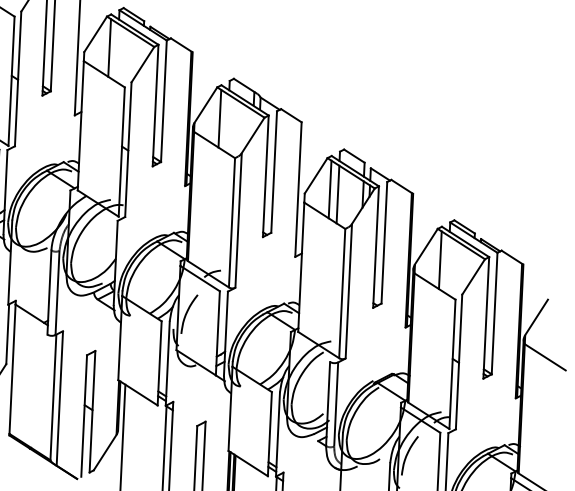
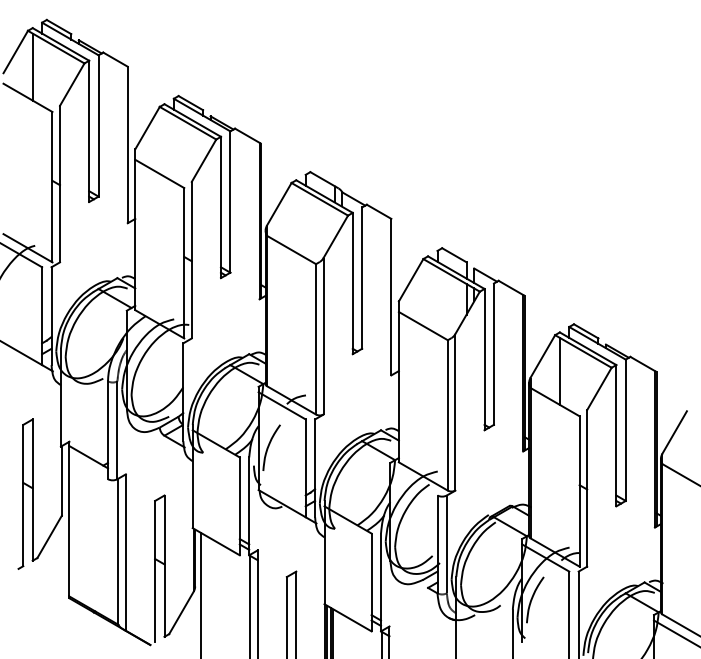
line: (109, 47) -> (164, 142), removed
line: (220, 118) -> (296, 218), removed
line: (330, 188) -> (428, 294), removed
line: (337, 194) -> (437, 300), removed

